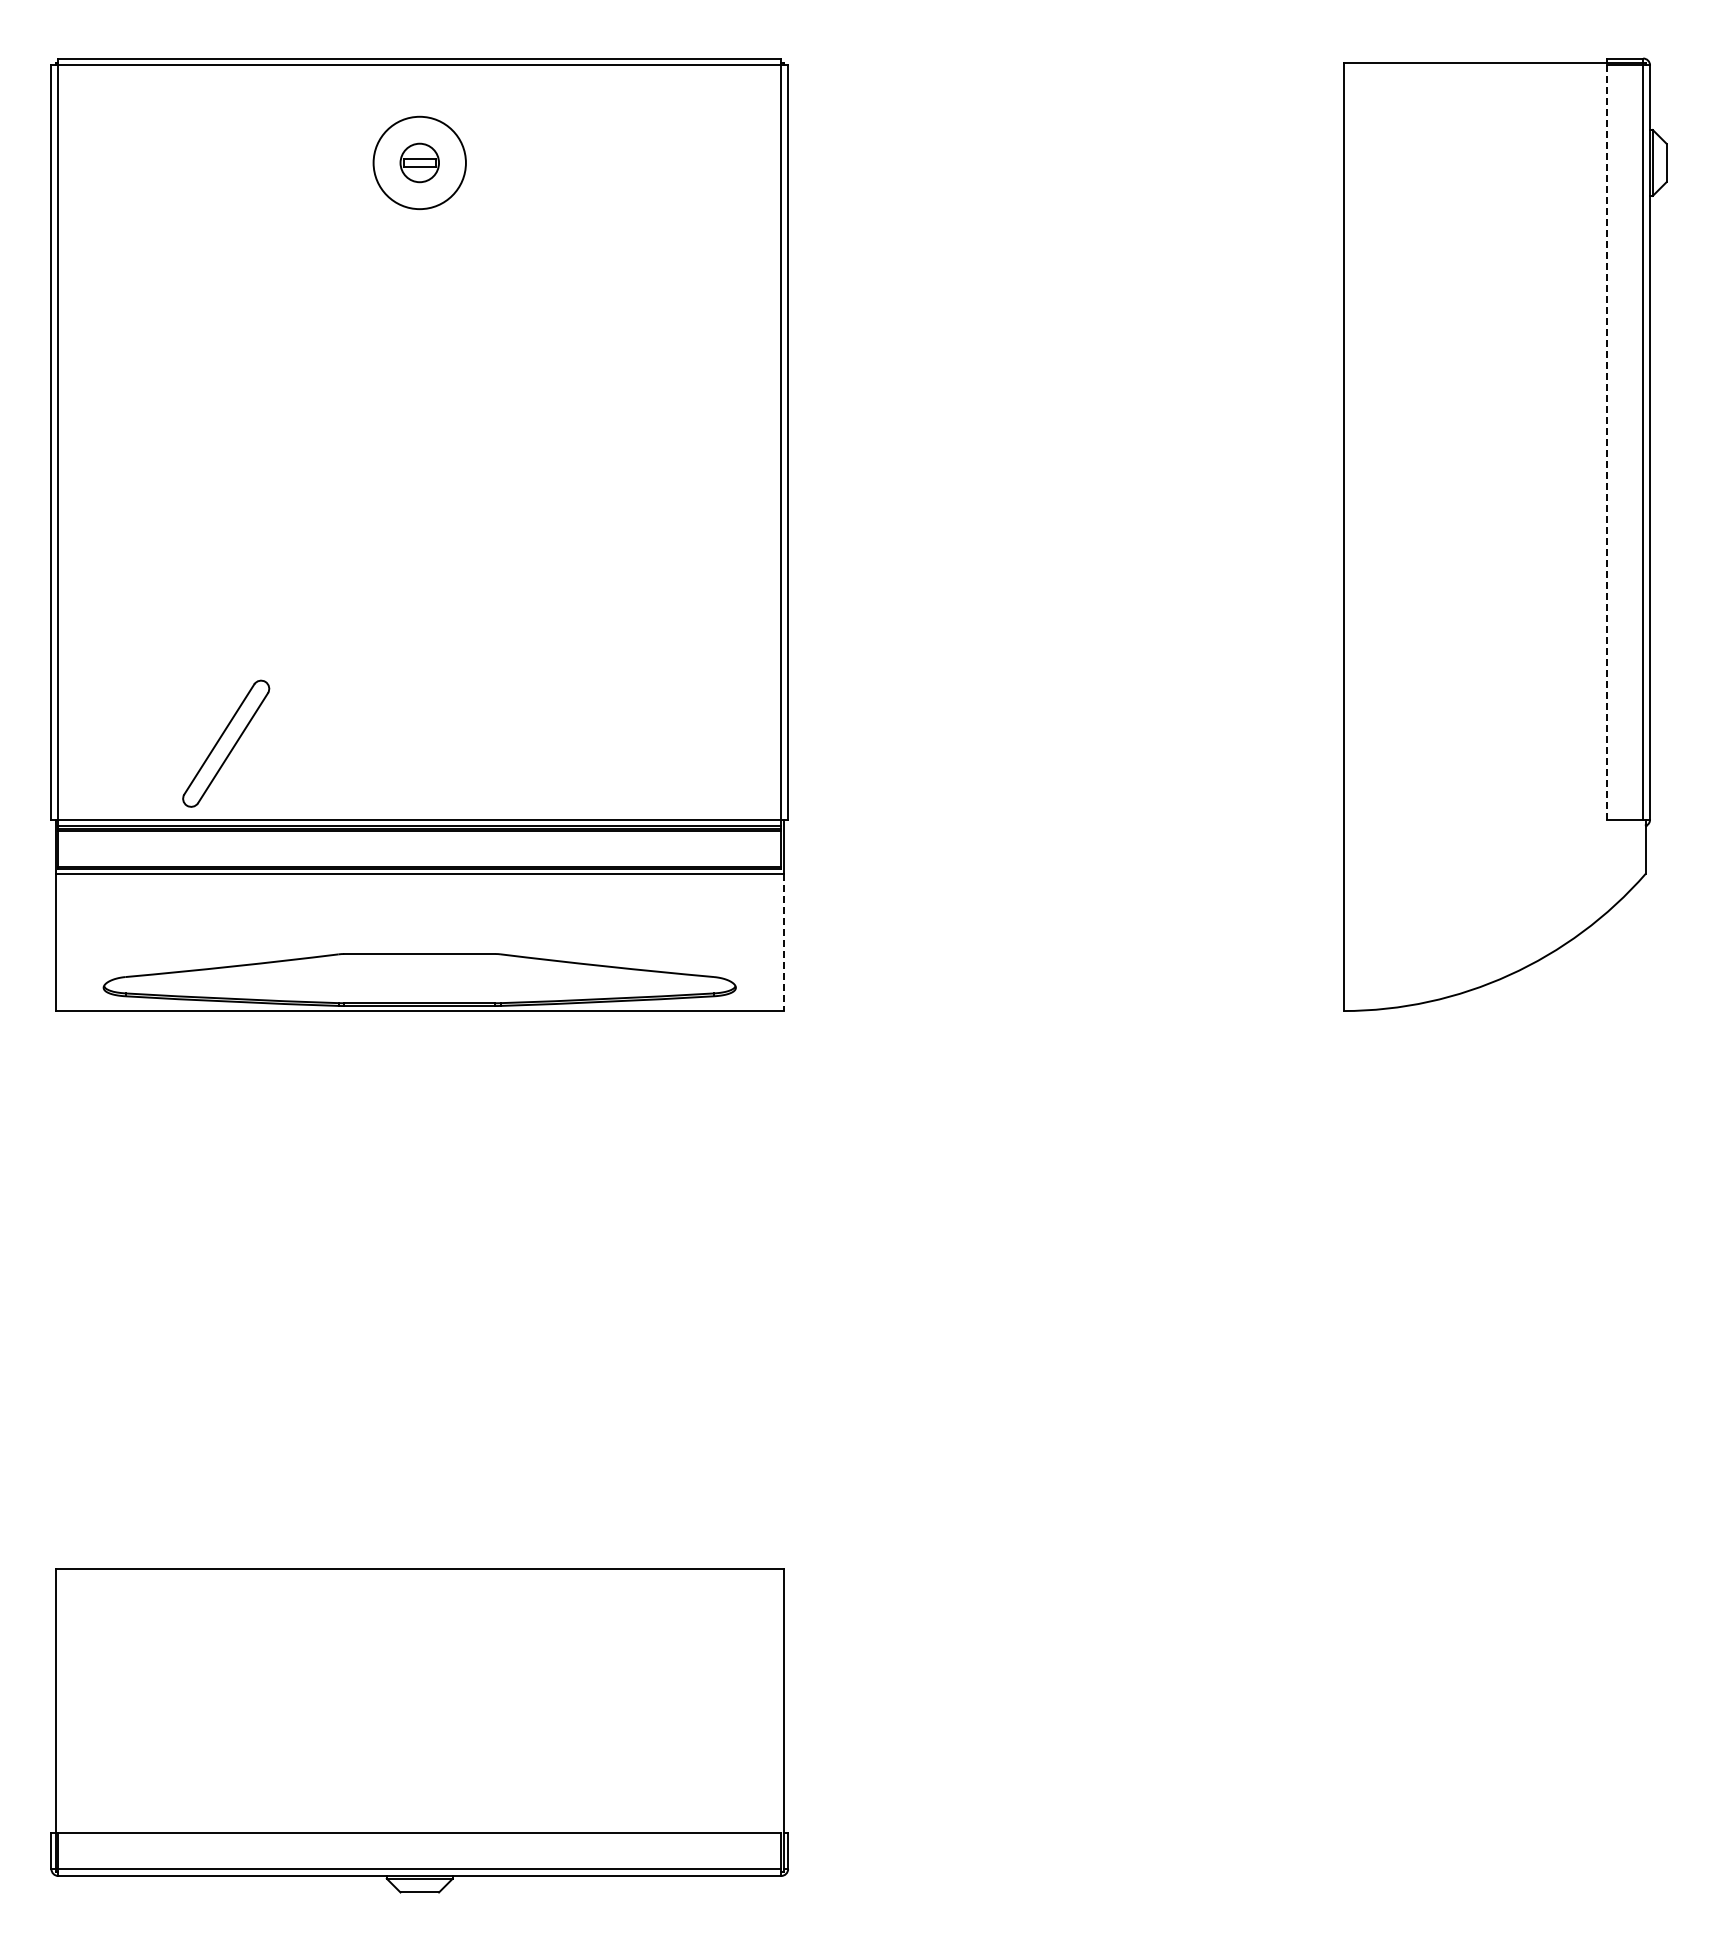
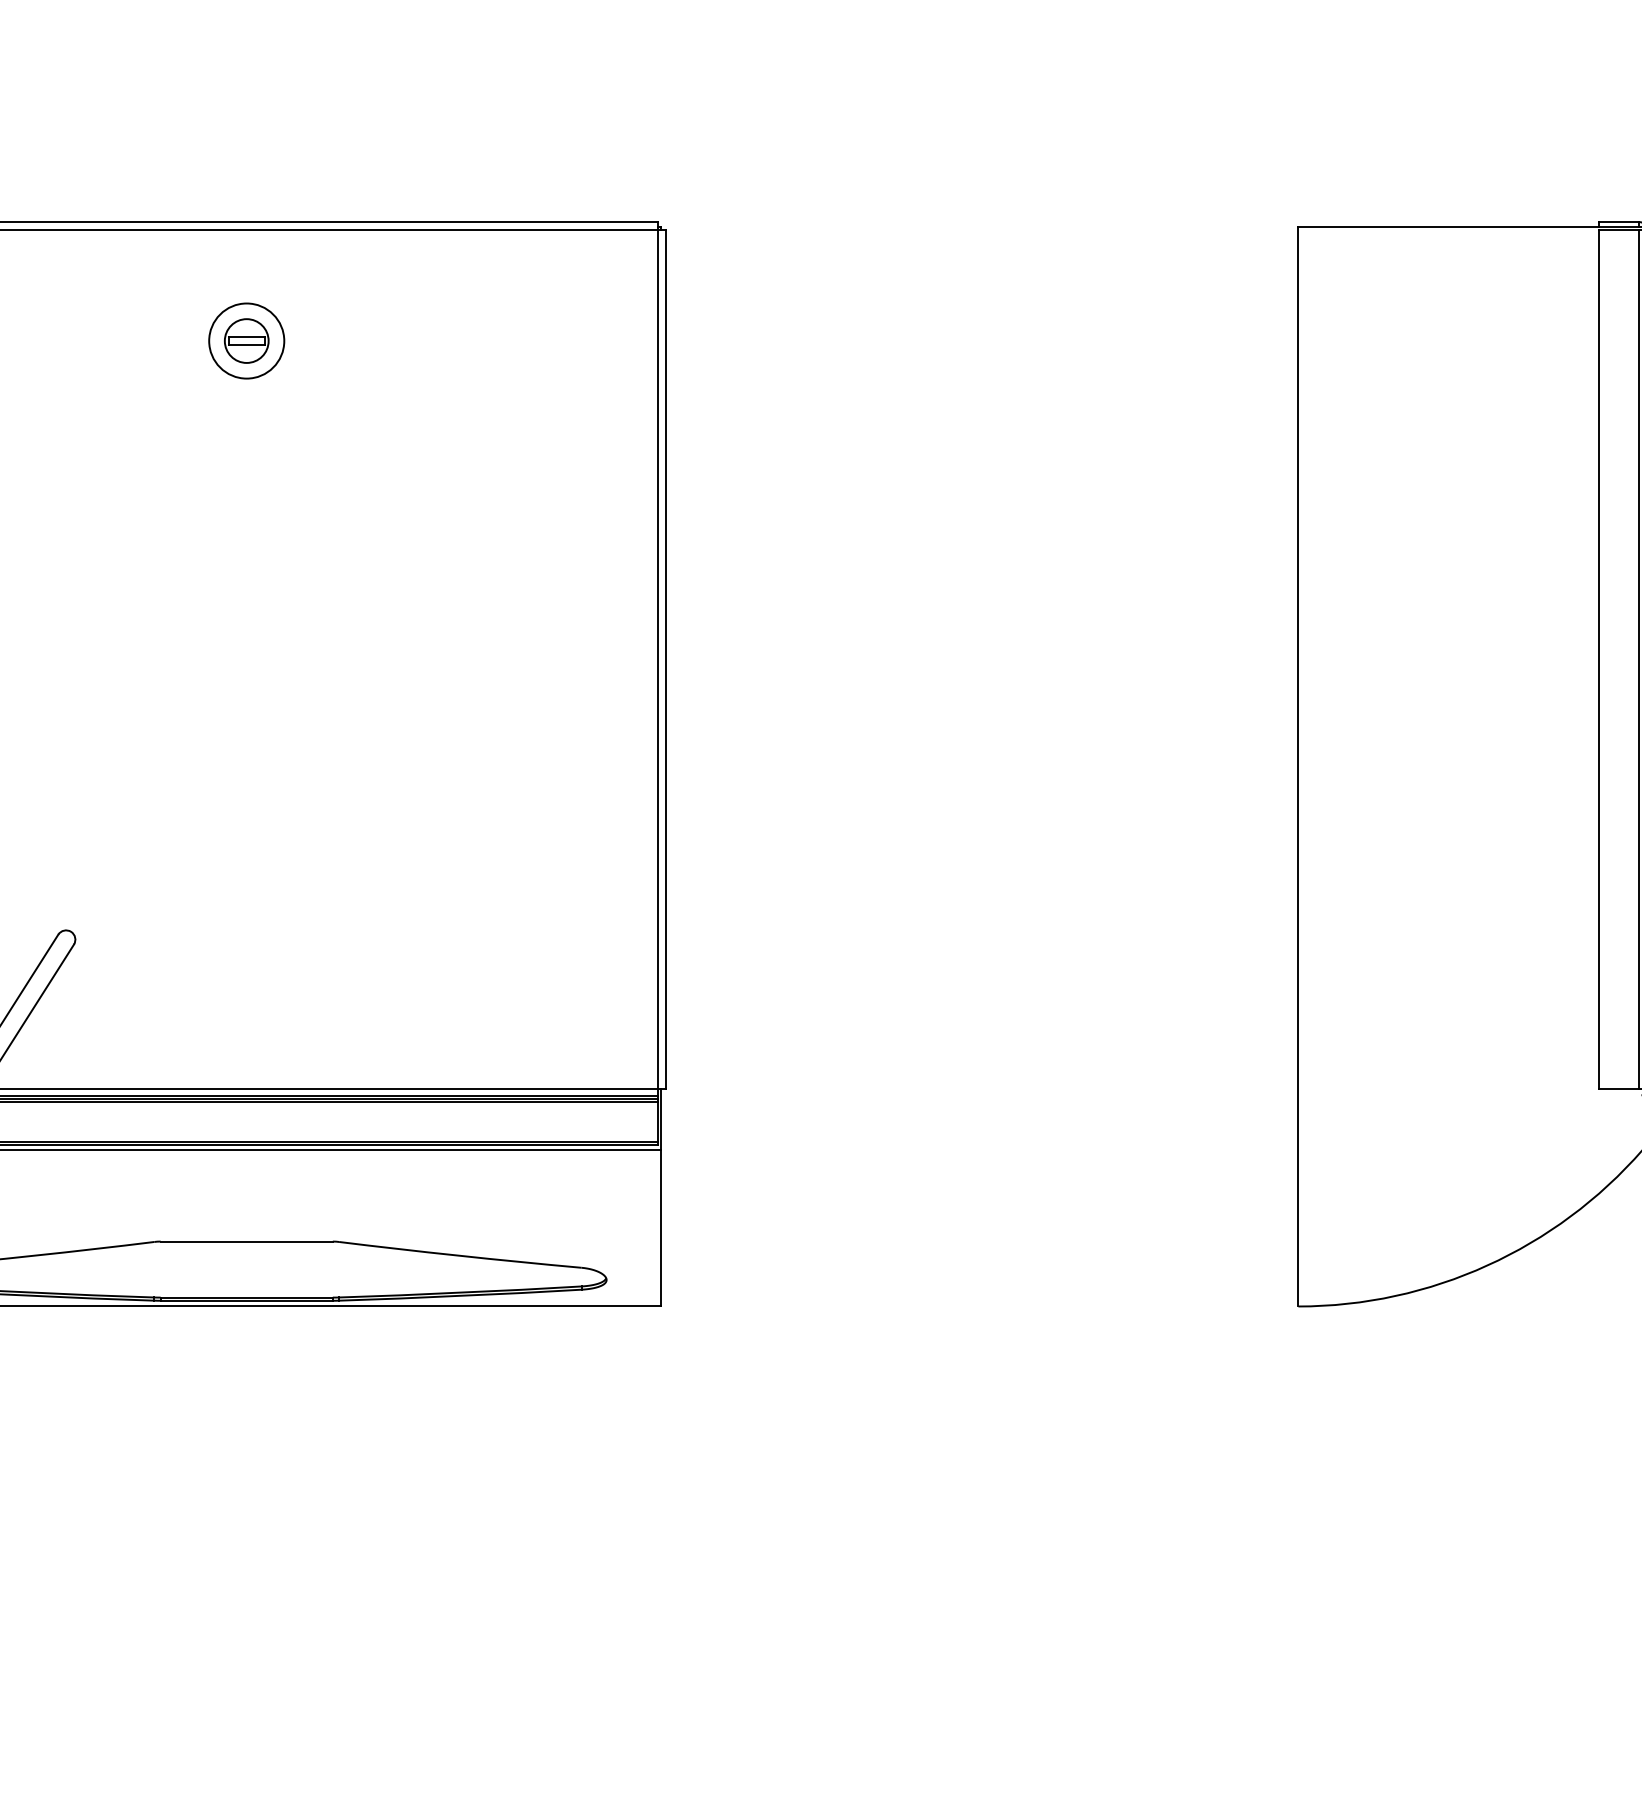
circle: (419, 162) -> (246, 340), size x0.71
line: (1607, 442) -> (1598, 659), dashed -> solid
line: (784, 942) -> (661, 1228), dashed -> solid

